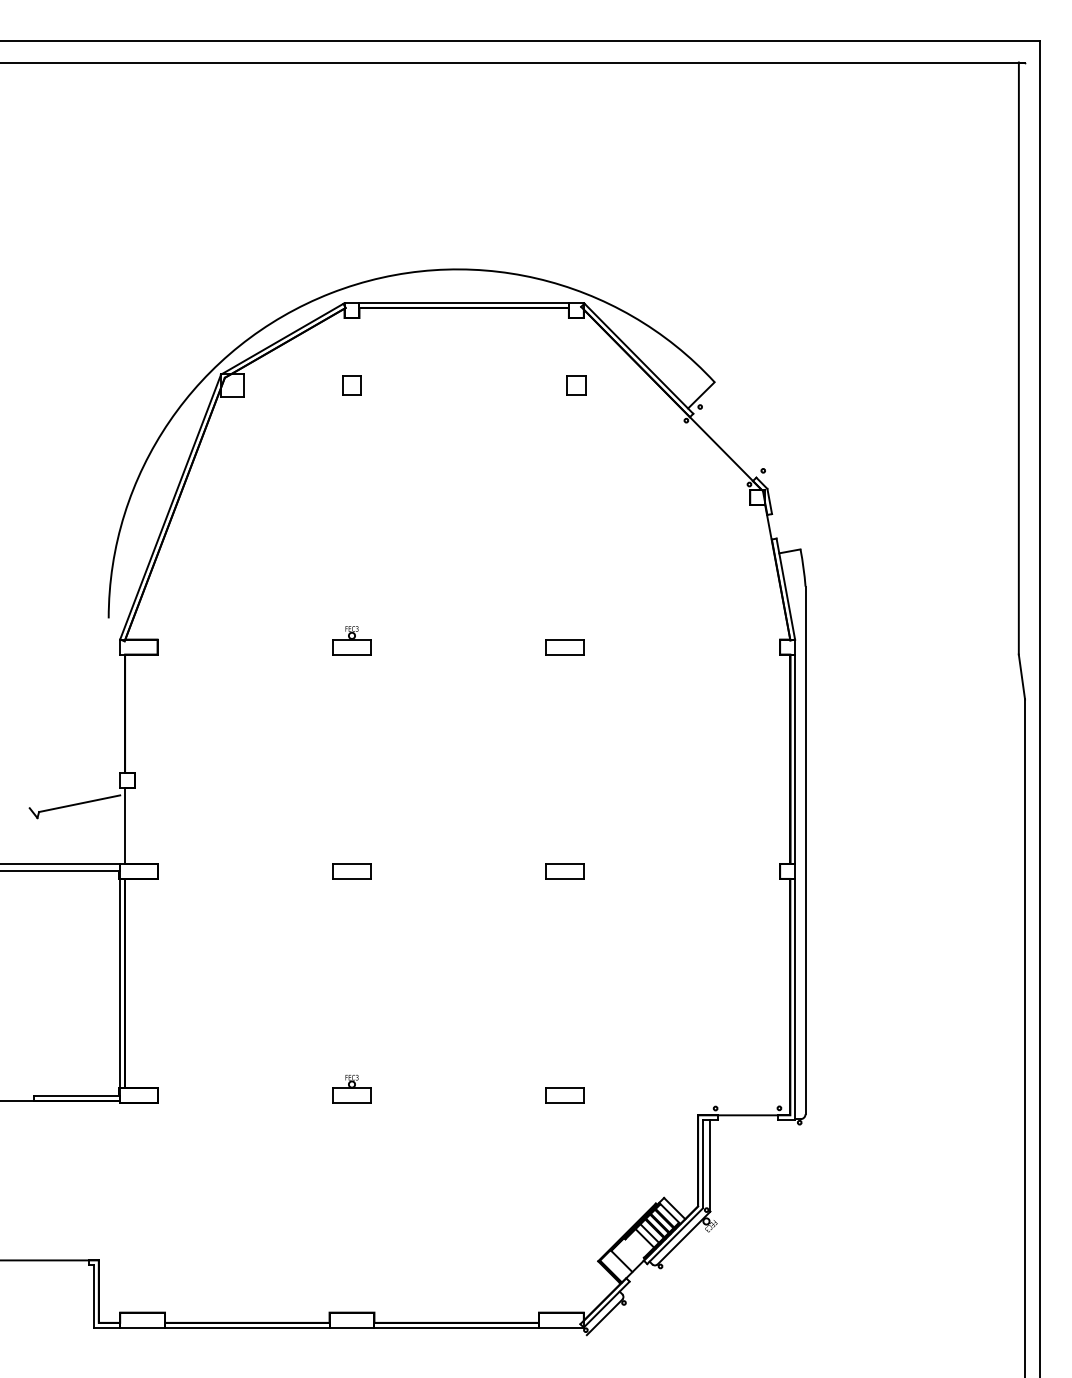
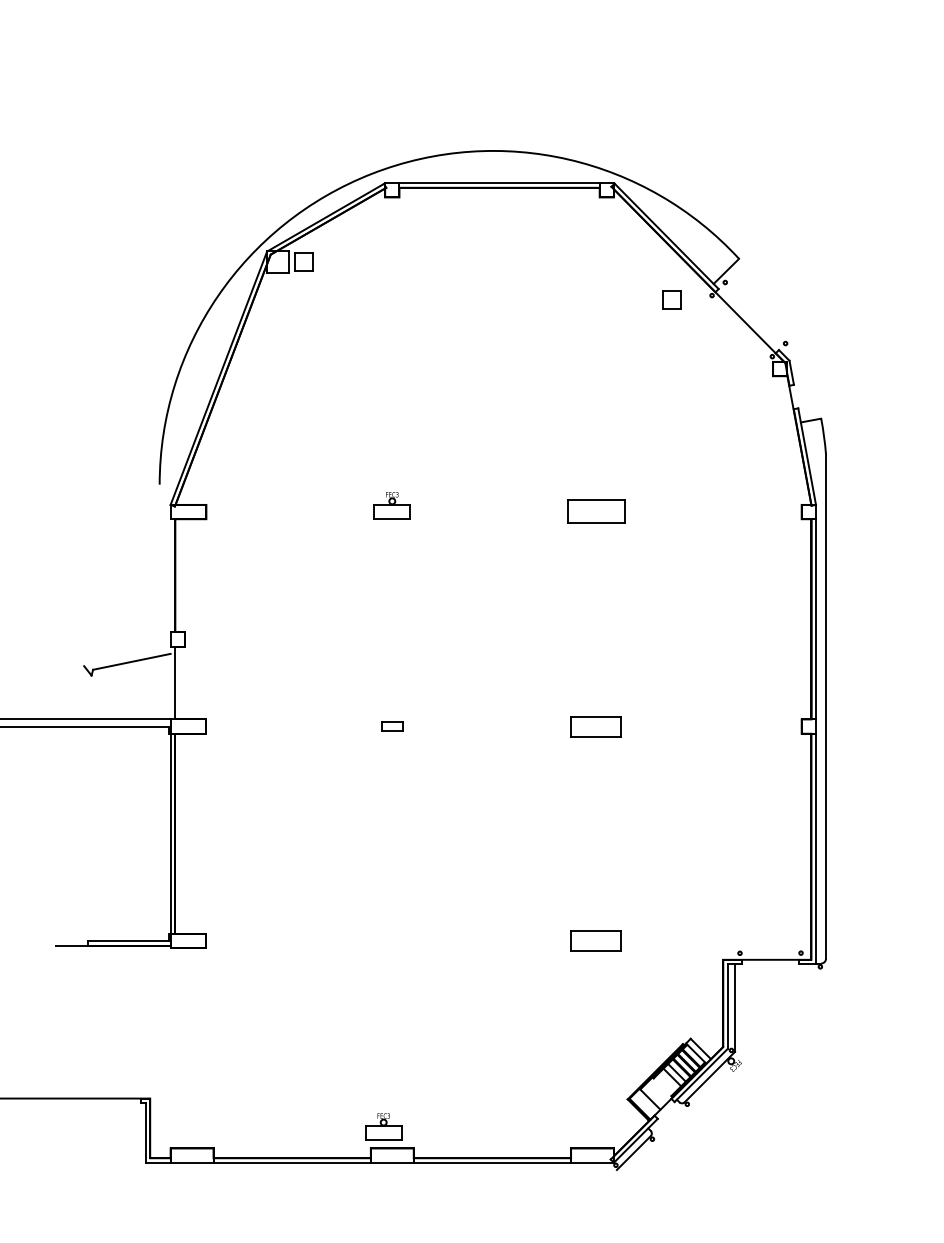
part: (351, 385) -> (303, 261), moved
part: (576, 385) -> (671, 300), moved
part: (564, 647) -> (595, 512), size x1.6
part: (351, 871) -> (391, 726), size x0.6
part: (564, 871) -> (595, 726), size x1.4
part: (351, 1088) -> (383, 1126), moved
part: (564, 1095) -> (595, 940), size x1.4

